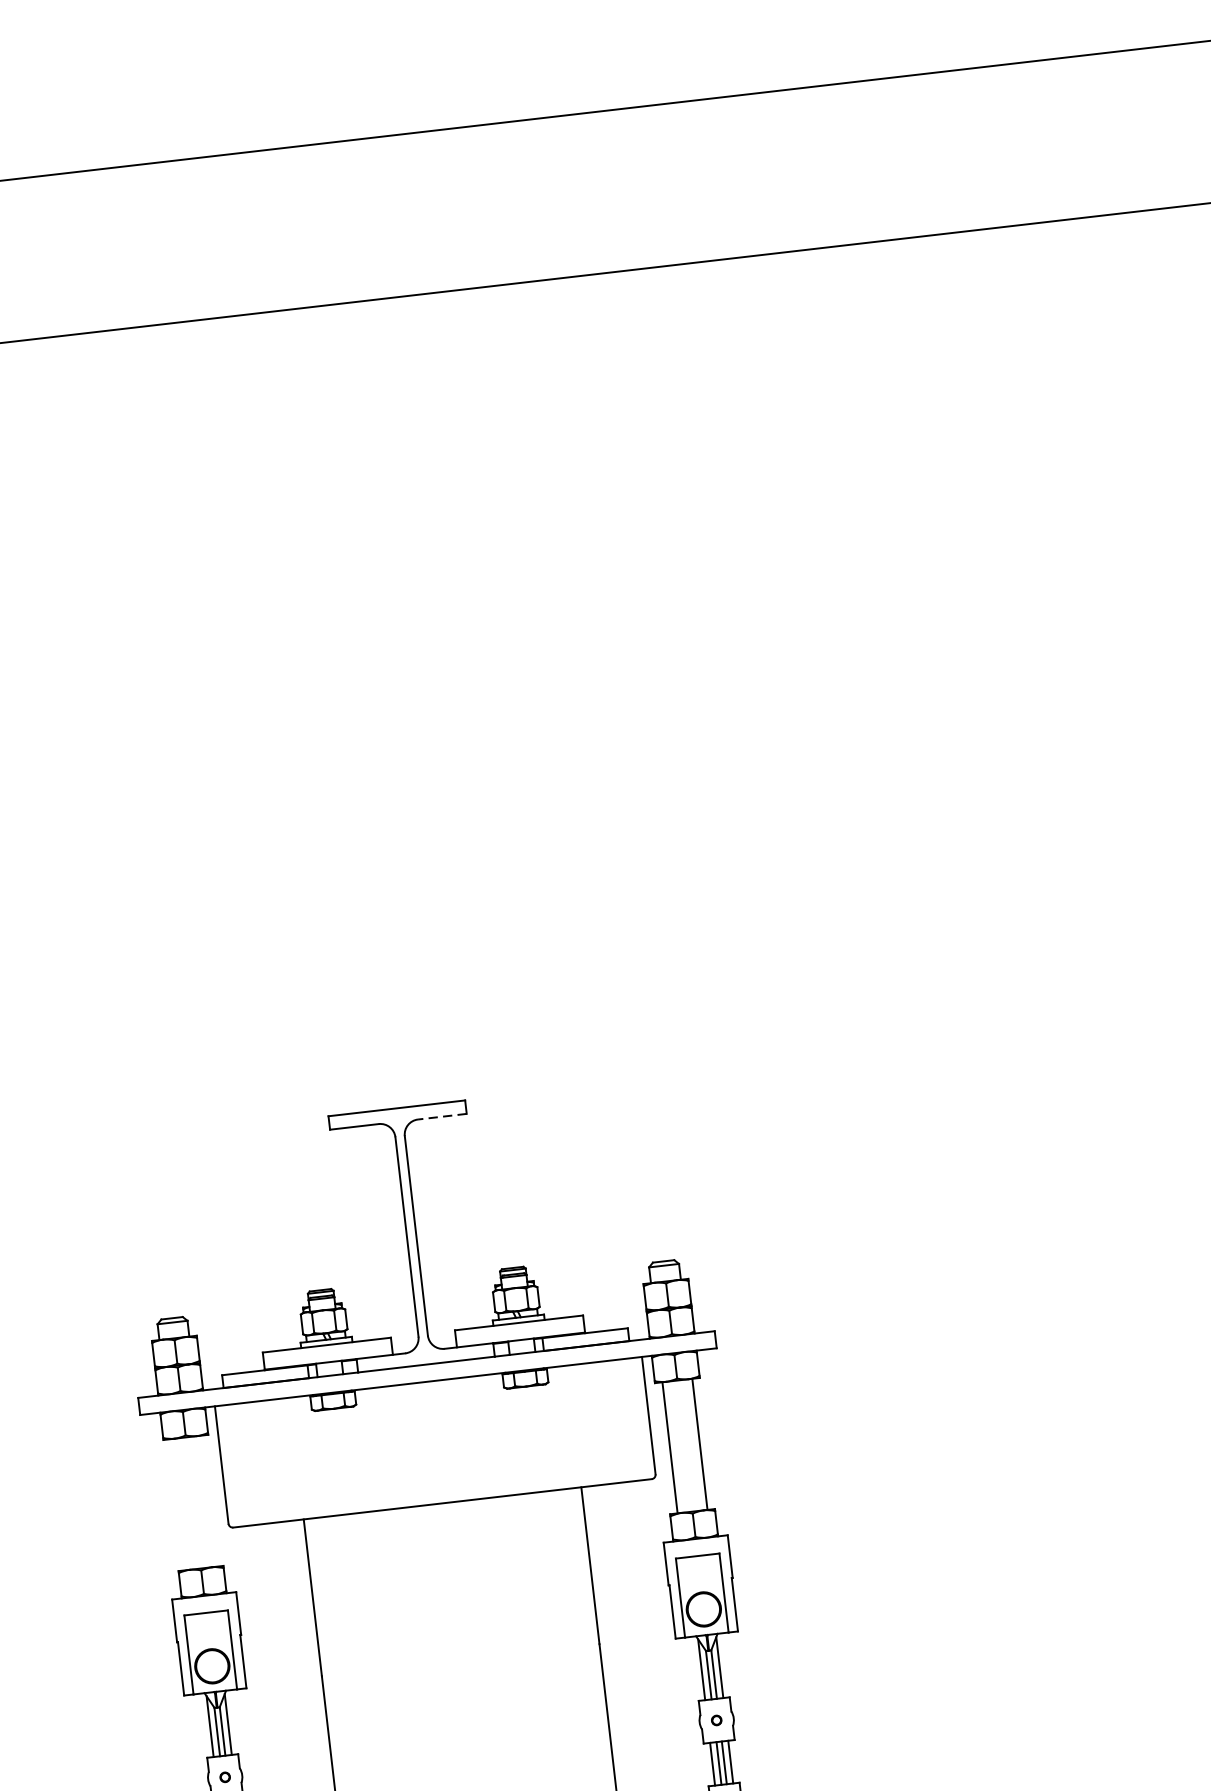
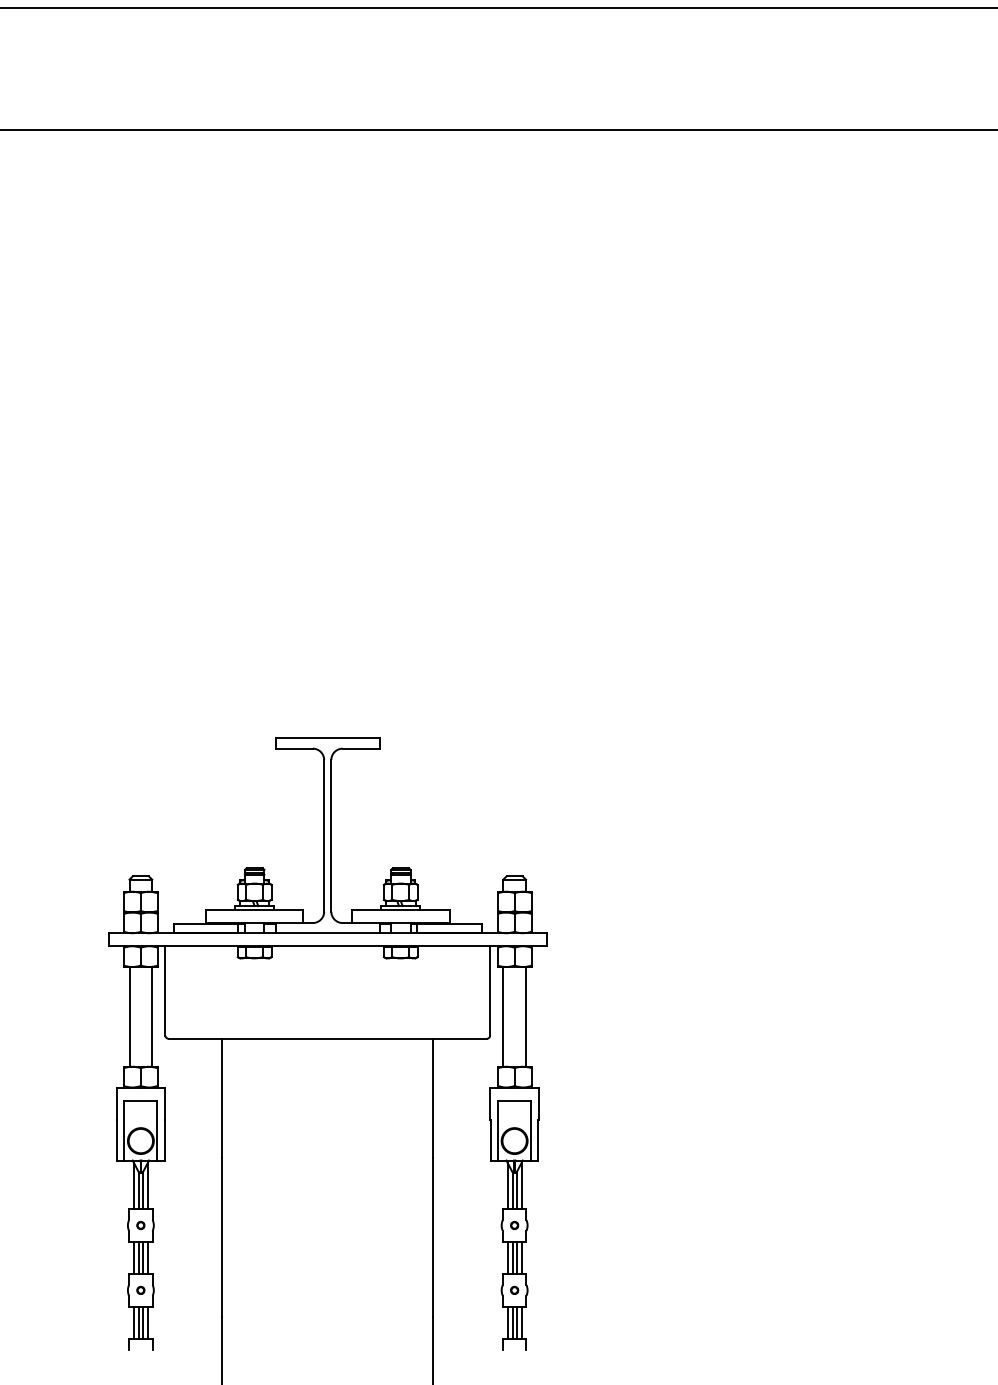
line: (442, 1116) -> (361, 748), dashed -> solid
line: (208, 1500) -> (152, 1016), added
line: (178, 1504) -> (129, 1016), added

